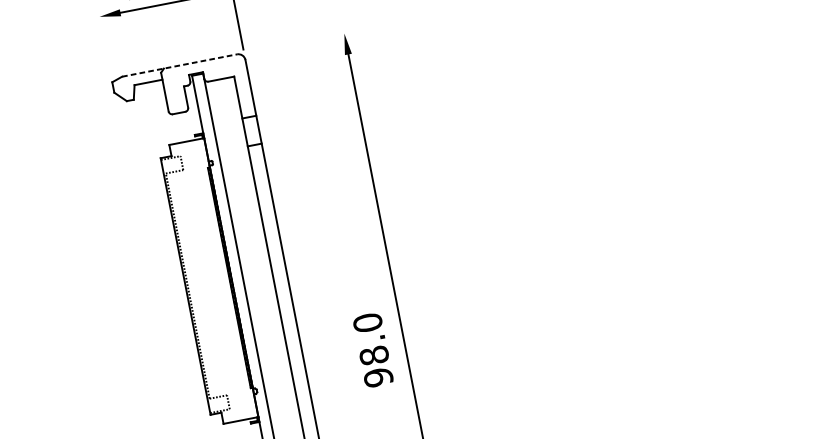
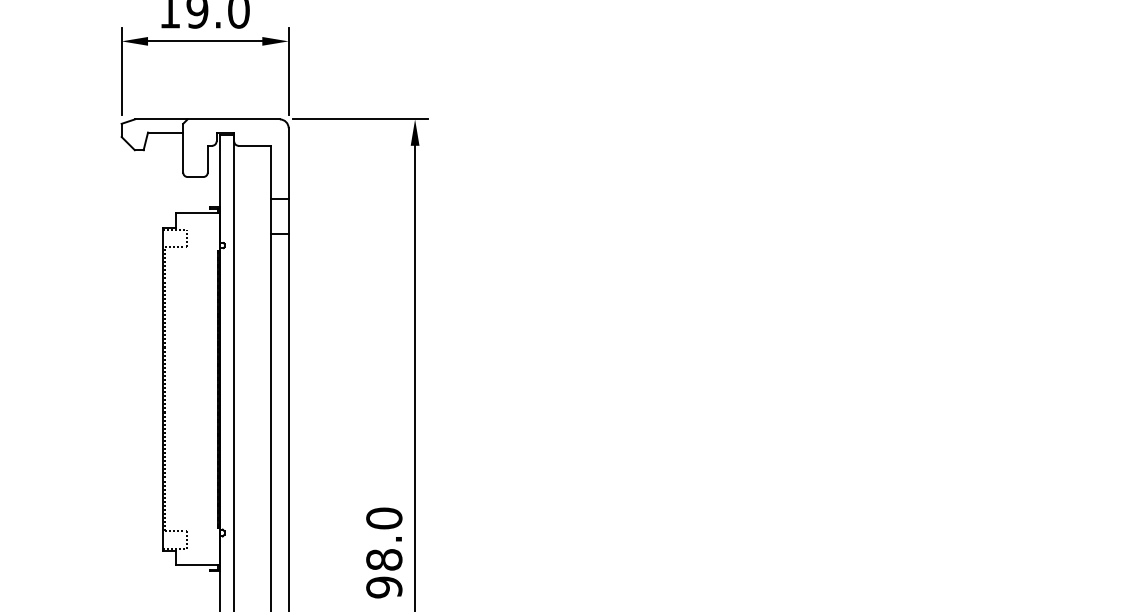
line: (104, 40) -> (121, 71), added
line: (301, 42) -> (360, 119), added
line: (179, 65) -> (207, 119), dashed -> solid
text: (373, 349) -> (384, 552), moved

